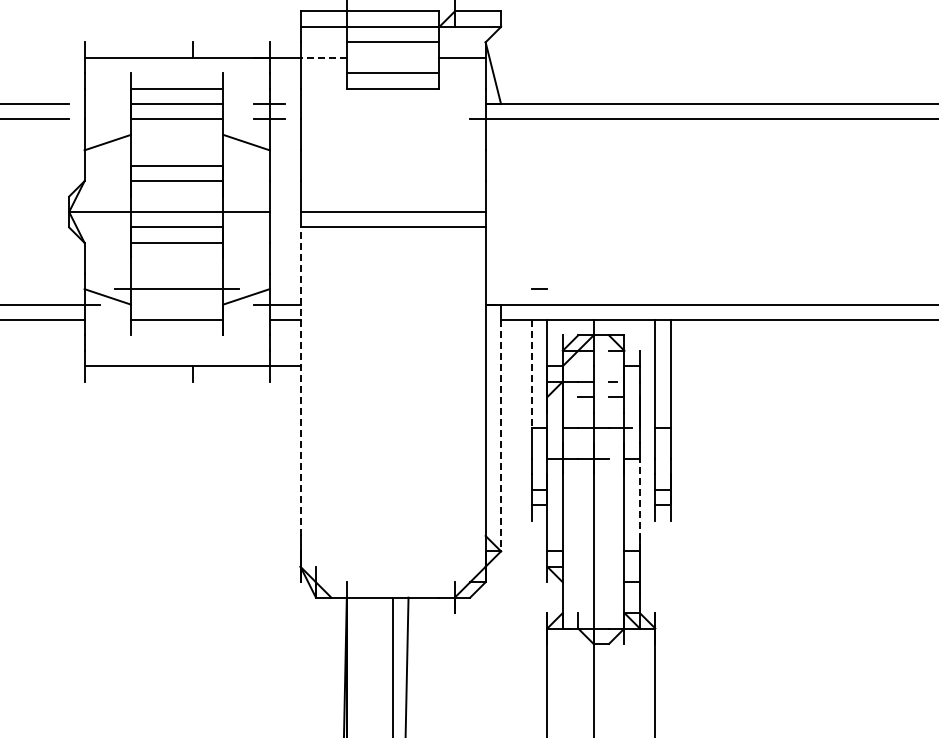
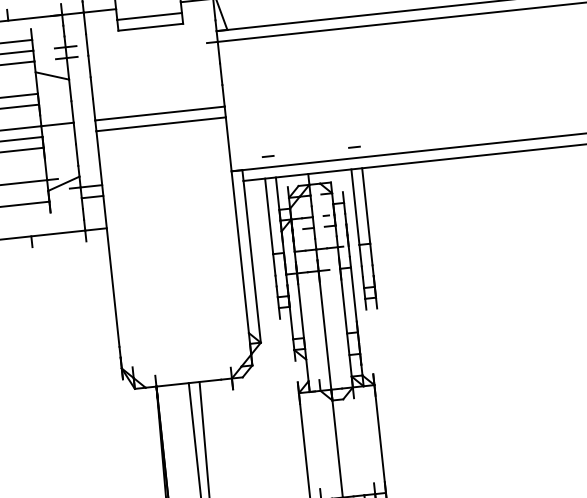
line: (323, 57) -> (99, 10), dashed -> solid
line: (662, 288) -> (354, 146), added
line: (531, 373) -> (268, 216), dashed -> solid
line: (300, 381) -> (107, 238), dashed -> solid
line: (501, 435) -> (252, 261), dashed -> solid
line: (639, 504) -> (354, 299), dashed -> solid

